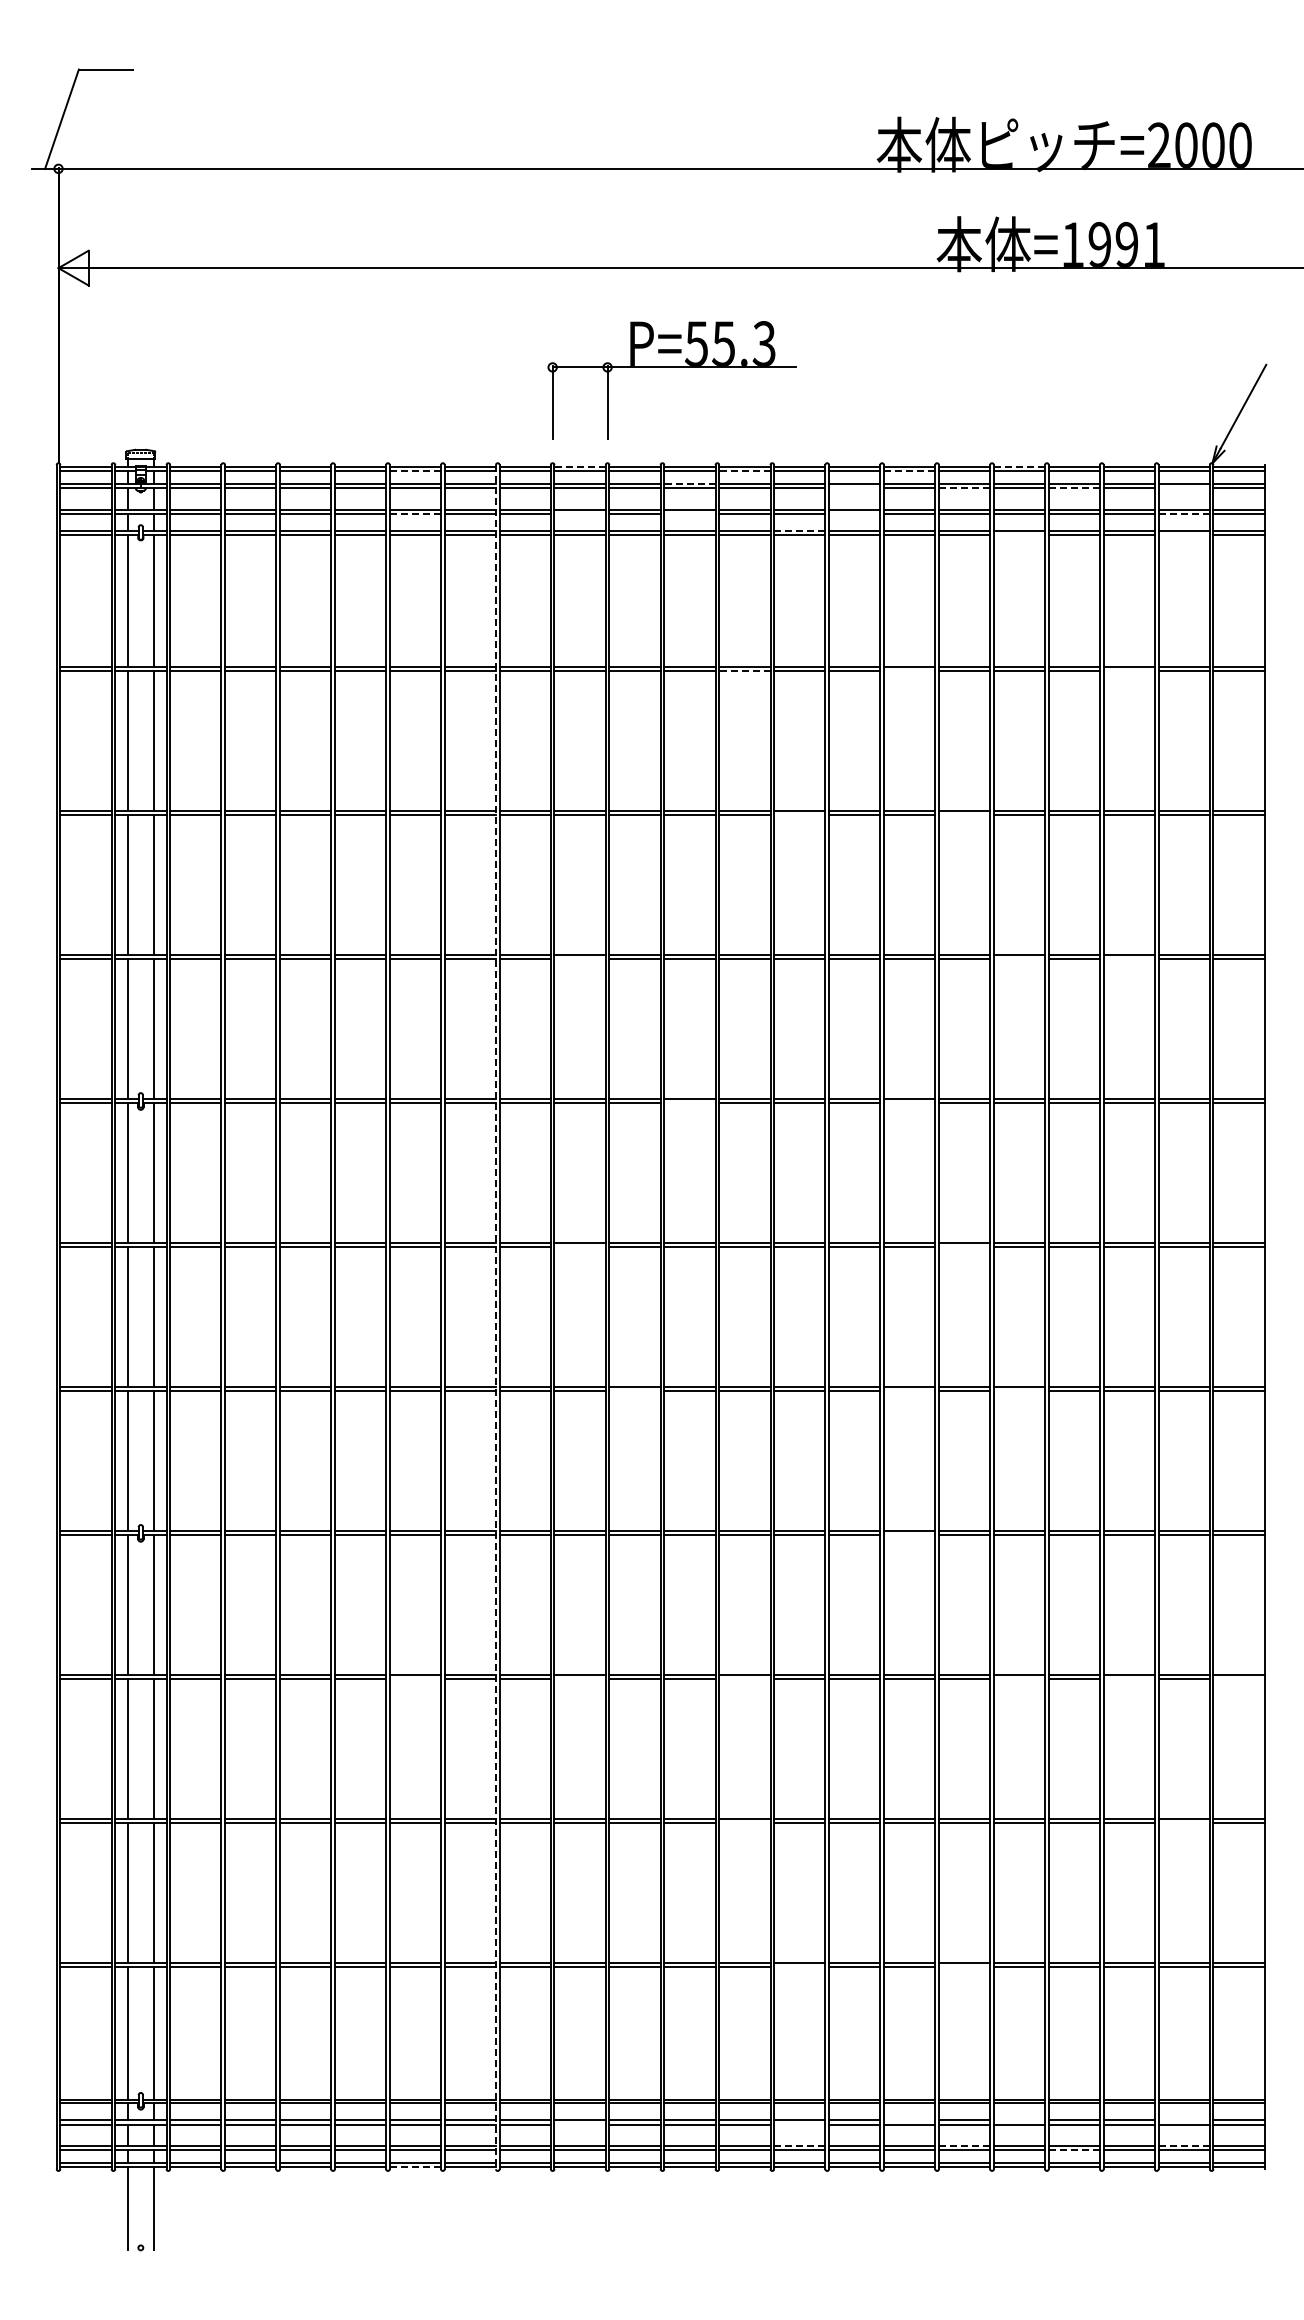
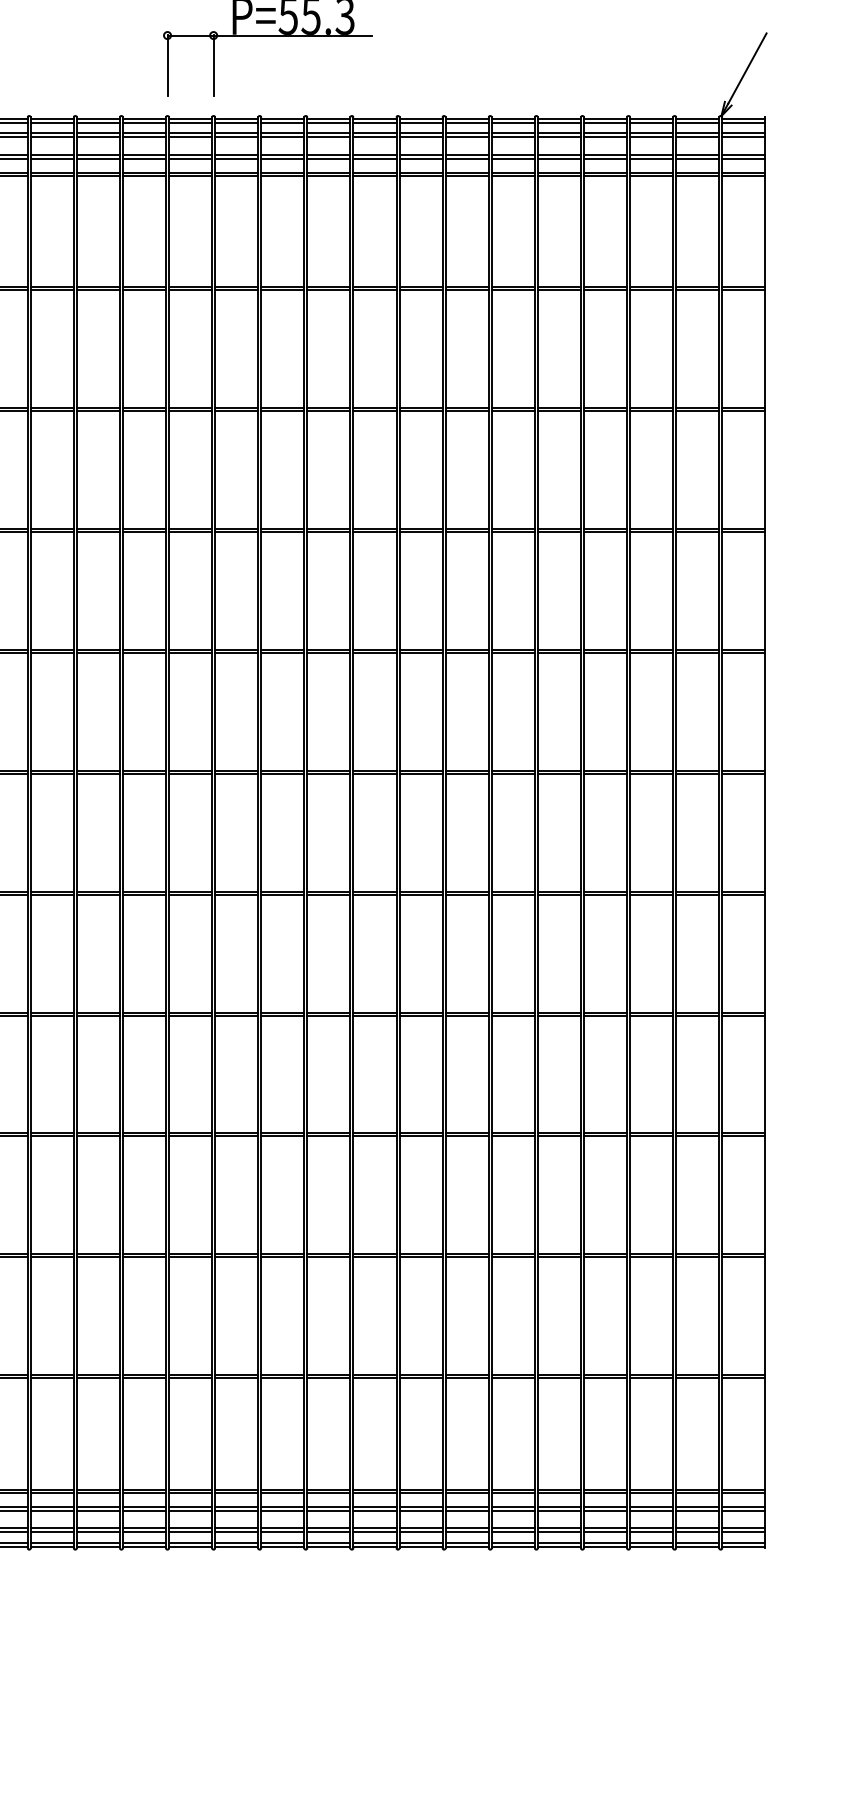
line: (580, 466) -> (190, 118), dashed -> solid
line: (1019, 466) -> (559, 118), dashed -> solid
line: (415, 471) -> (52, 122), dashed -> solid
line: (744, 471) -> (328, 122), dashed -> solid
line: (909, 471) -> (467, 122), dashed -> solid
line: (689, 483) -> (282, 133), dashed -> solid
line: (854, 488) -> (420, 137), added
line: (964, 488) -> (513, 137), dashed -> solid
line: (1074, 488) -> (605, 137), dashed -> solid
line: (1183, 488) -> (697, 137), added
line: (415, 514) -> (52, 159), dashed -> solid
line: (579, 514) -> (190, 159), added
line: (689, 514) -> (282, 159), added
line: (854, 514) -> (420, 159), added
line: (1184, 514) -> (697, 159), dashed -> solid
line: (799, 530) -> (374, 172), dashed -> solid
line: (1019, 534) -> (559, 175), added
line: (1183, 534) -> (697, 175), added
line: (744, 671) -> (328, 290), dashed -> solid
line: (909, 671) -> (467, 290), added
line: (1128, 671) -> (650, 290), added
line: (799, 815) -> (374, 411), added
line: (964, 815) -> (513, 411), added
line: (579, 958) -> (190, 531), added
line: (1019, 958) -> (559, 531), added
line: (1128, 958) -> (650, 531), added
line: (689, 1102) -> (282, 652), added
line: (909, 1102) -> (467, 652), added
line: (579, 1246) -> (190, 773), added
line: (964, 1246) -> (513, 773), added
line: (495, 1317) -> (119, 833), dashed -> solid
line: (634, 1390) -> (236, 894), added
line: (909, 1390) -> (467, 894), added
line: (1019, 1390) -> (559, 894), added
line: (909, 1534) -> (467, 1015), added
line: (415, 1678) -> (52, 1136), added
line: (579, 1678) -> (190, 1136), added
line: (744, 1678) -> (328, 1136), added
line: (1019, 1678) -> (559, 1136), added
line: (1128, 1678) -> (650, 1136), added
line: (1238, 1678) -> (743, 1136), added
line: (744, 1822) -> (328, 1257), added
line: (1183, 1822) -> (697, 1257), added
line: (799, 1966) -> (374, 1377), added
line: (964, 1966) -> (513, 1377), added
line: (909, 2120) -> (467, 1507), added
line: (1019, 2120) -> (559, 1507), added
line: (1183, 2120) -> (697, 1507), added
line: (579, 2124) -> (190, 1510), added
line: (799, 2124) -> (374, 1510), added
line: (799, 2145) -> (374, 1528), dashed -> solid
line: (964, 2145) -> (513, 1528), dashed -> solid
line: (1184, 2145) -> (697, 1528), dashed -> solid
line: (1074, 2150) -> (605, 1532), dashed -> solid
line: (415, 2167) -> (52, 1546), dashed -> solid

